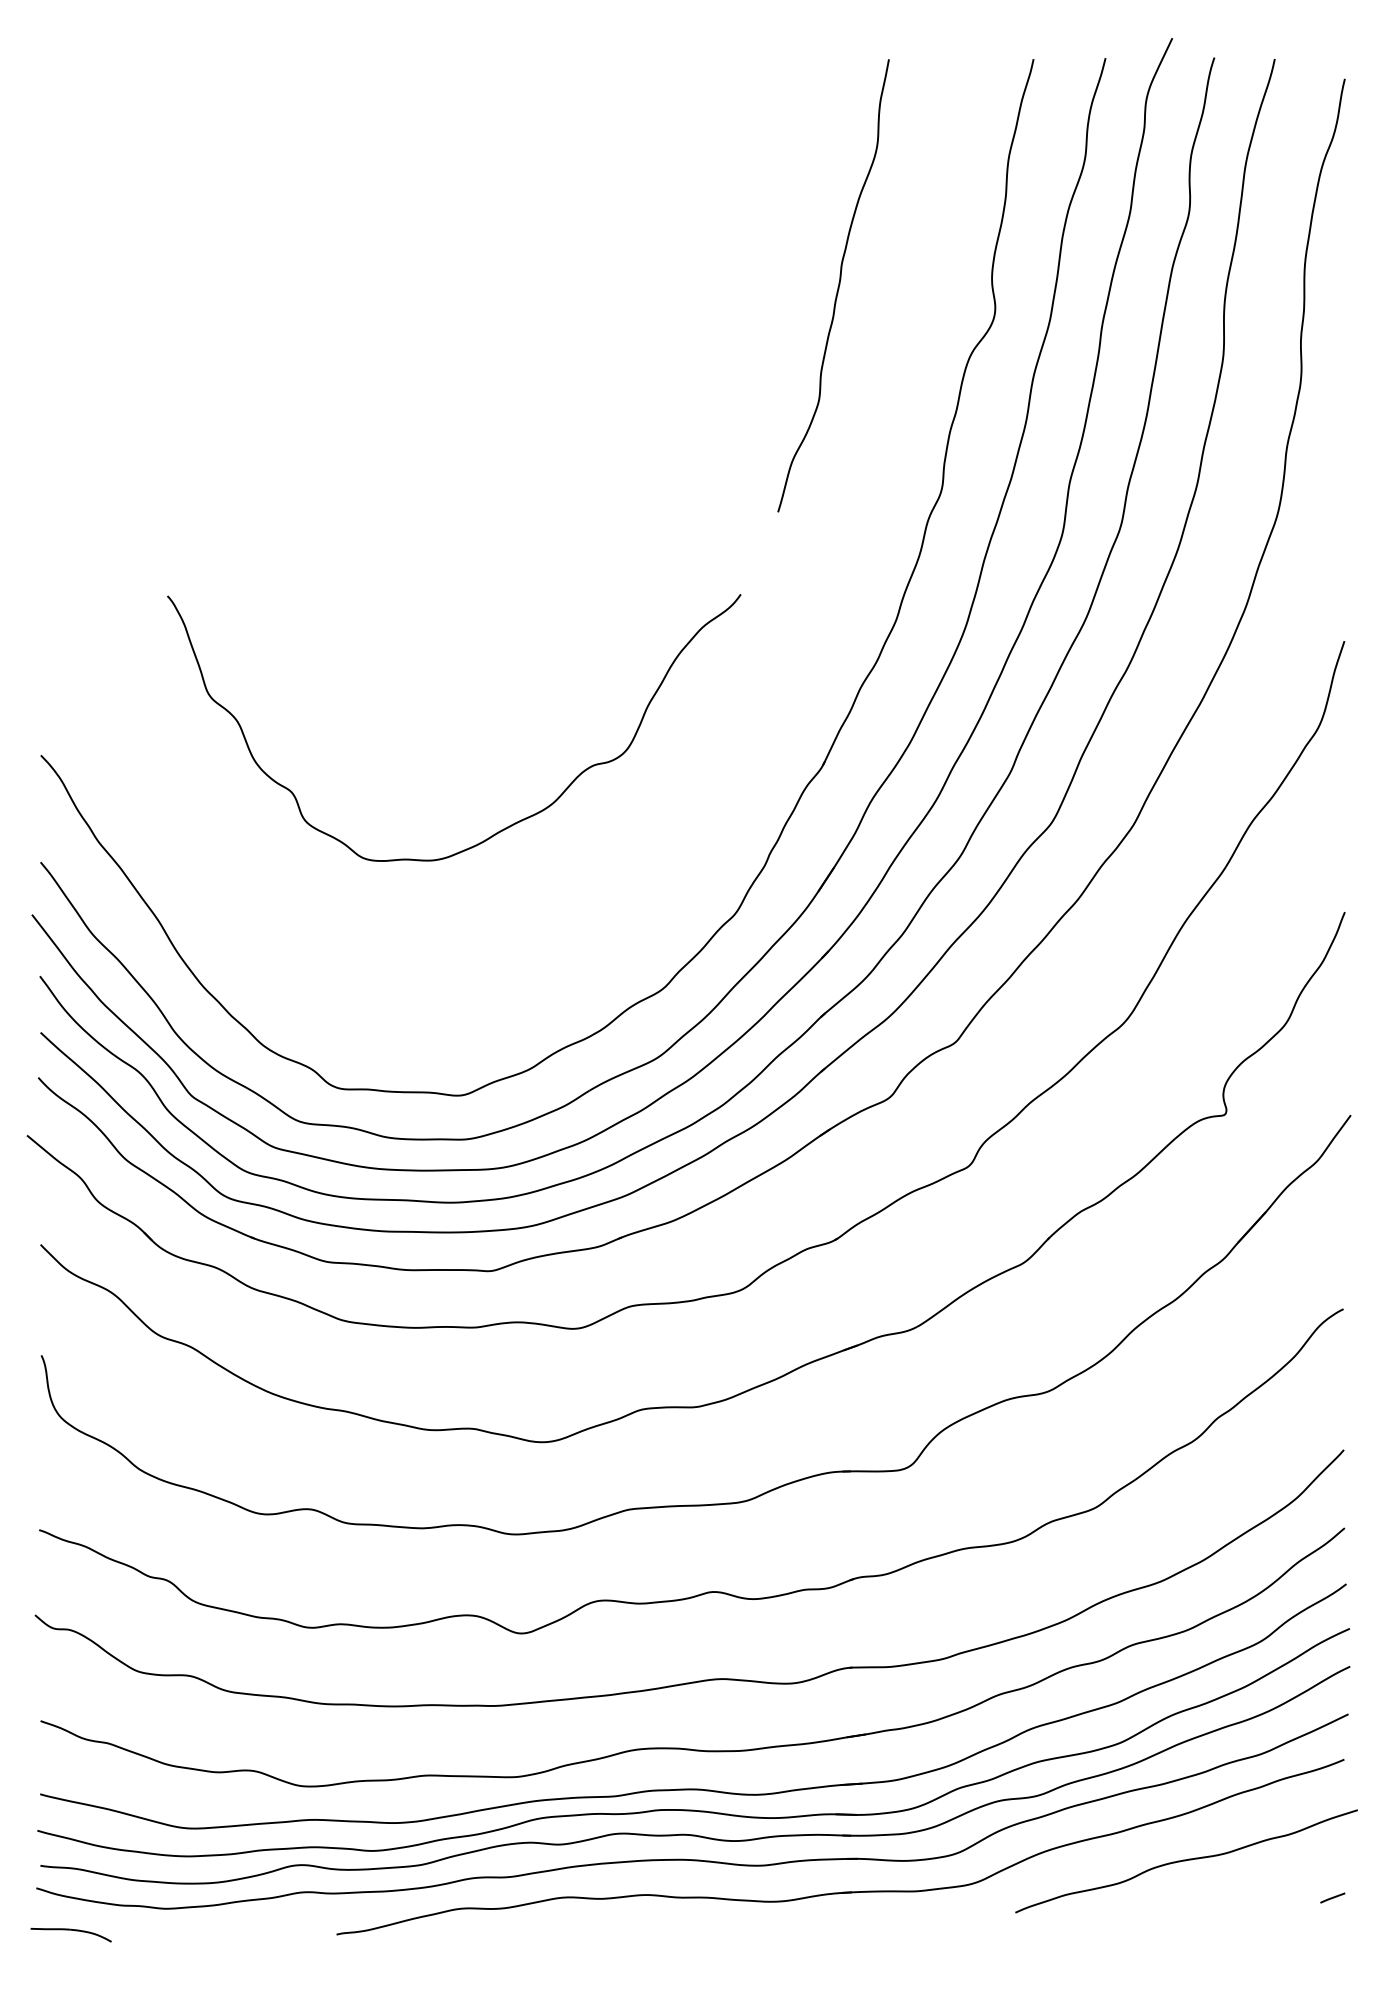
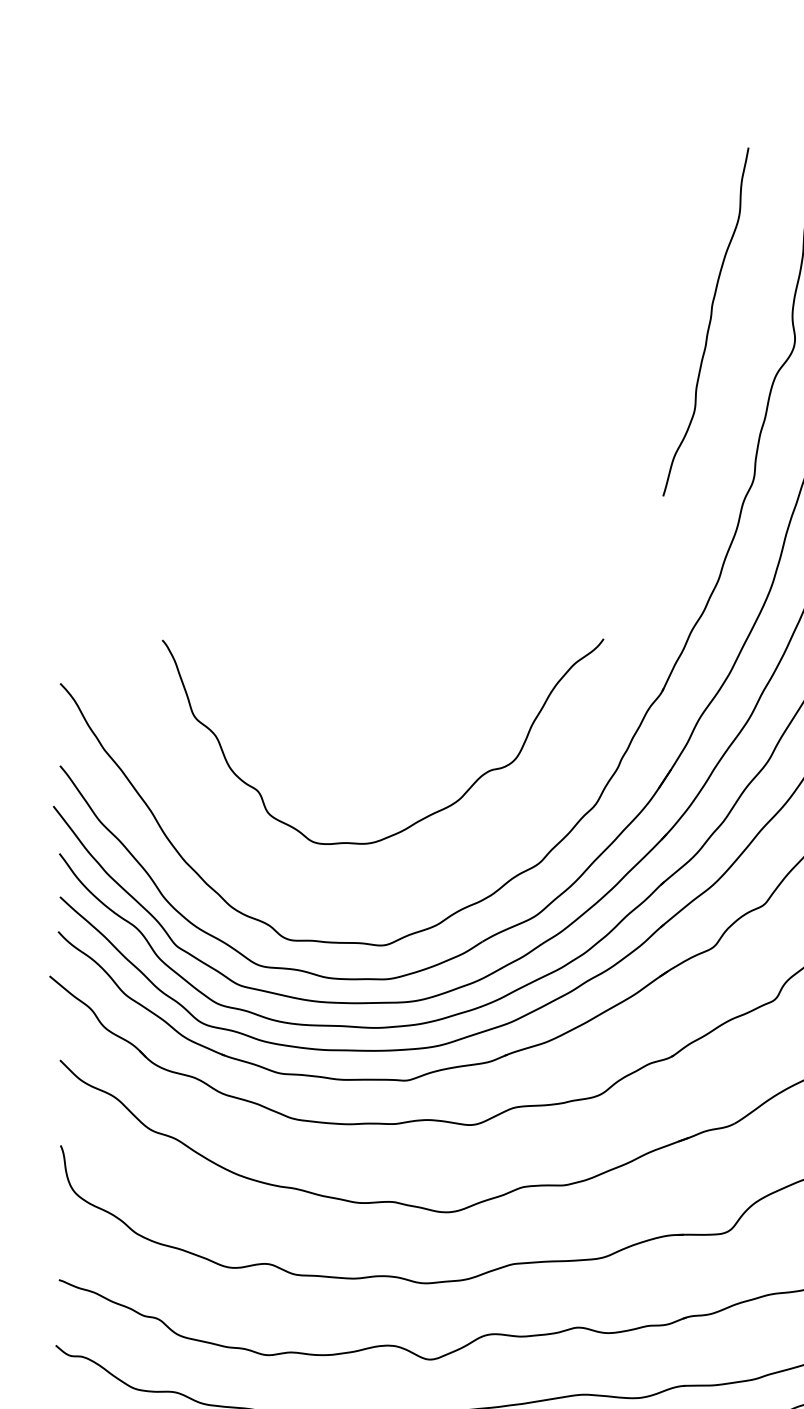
curve: (837, 287) -> (708, 323), moved
curve: (505, 827) -> (422, 818), moved

